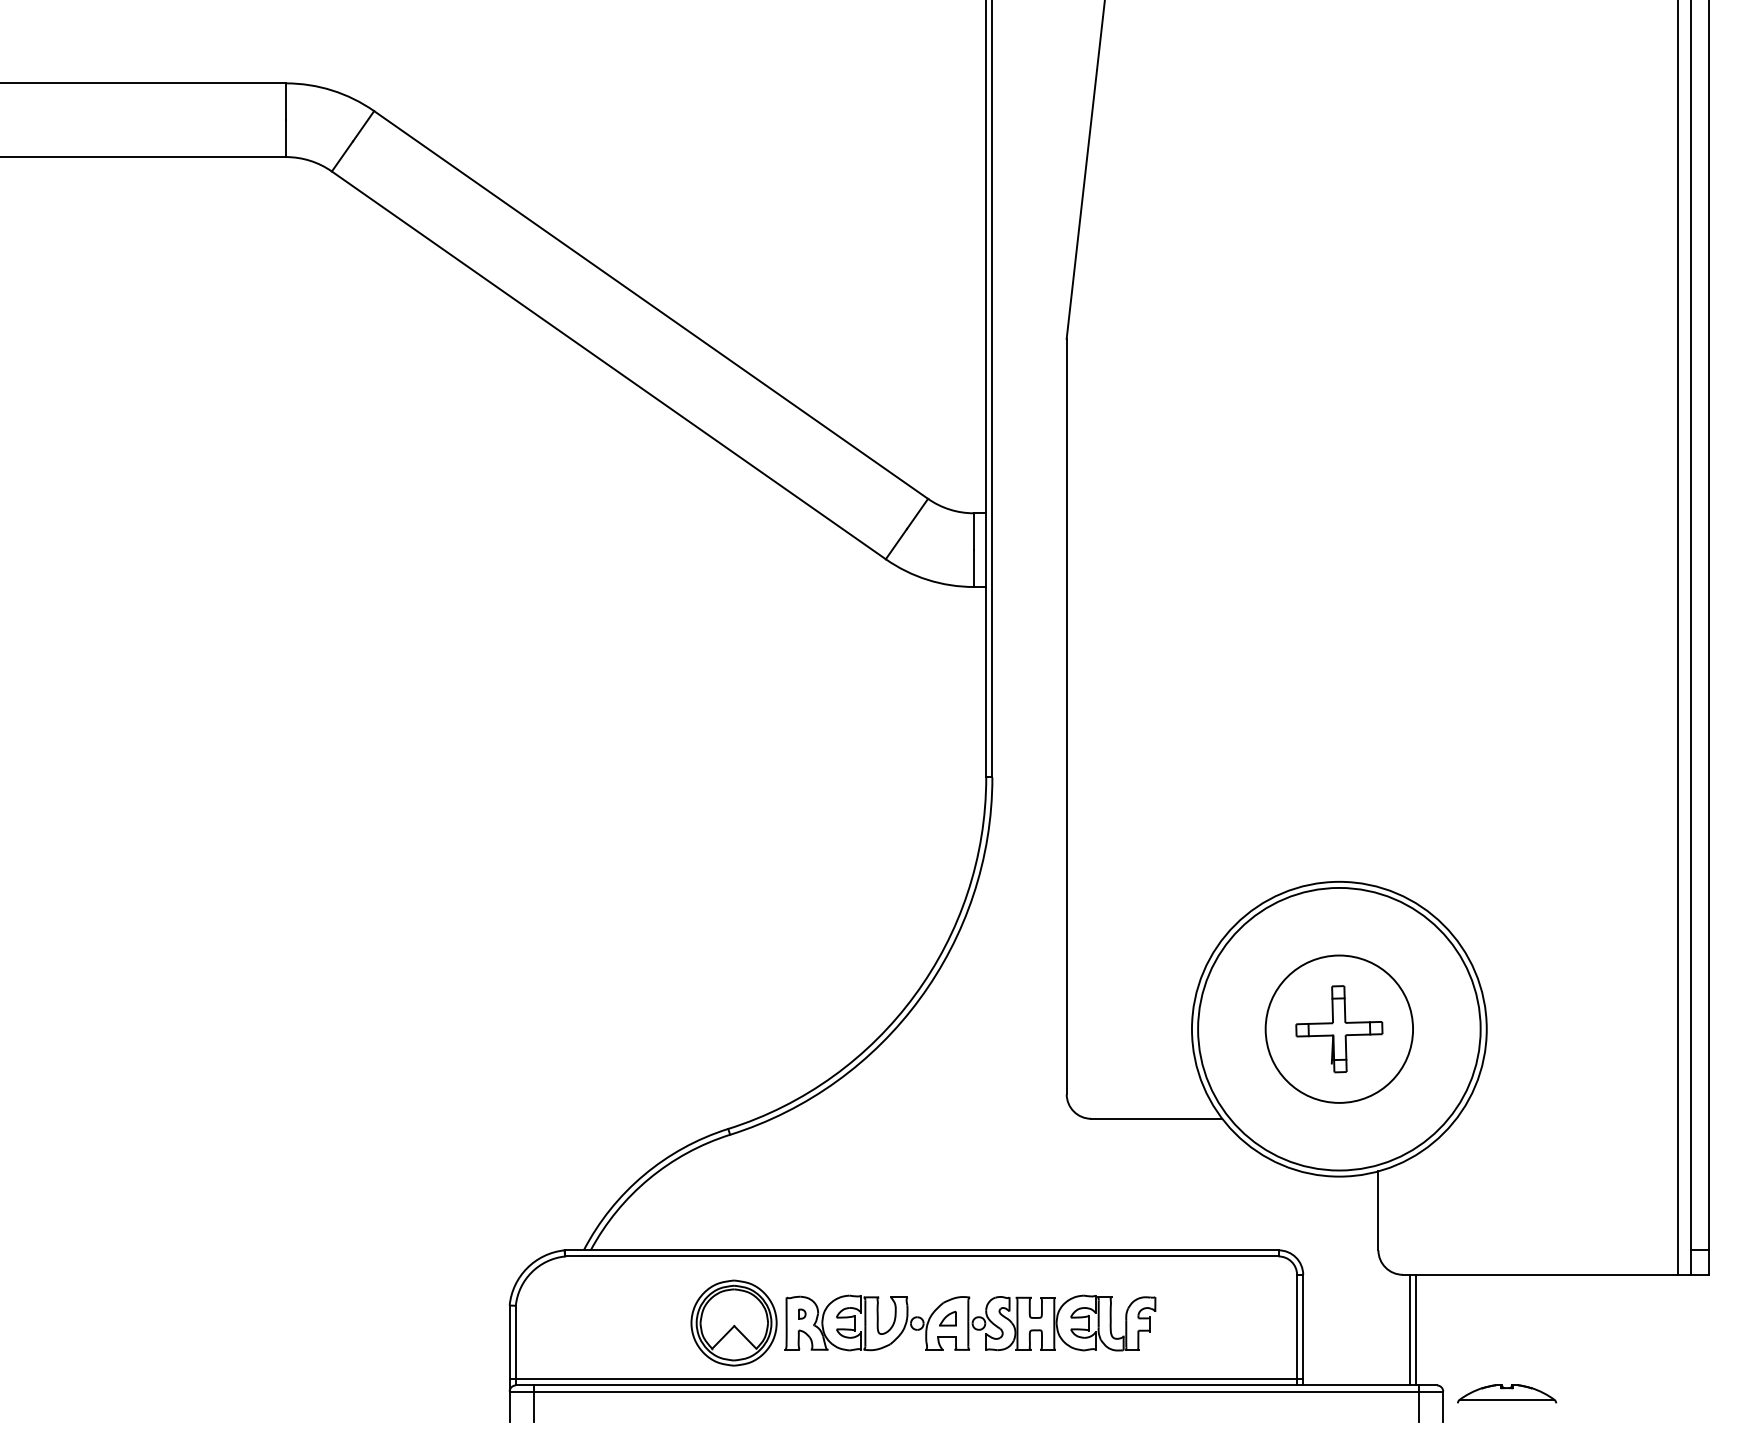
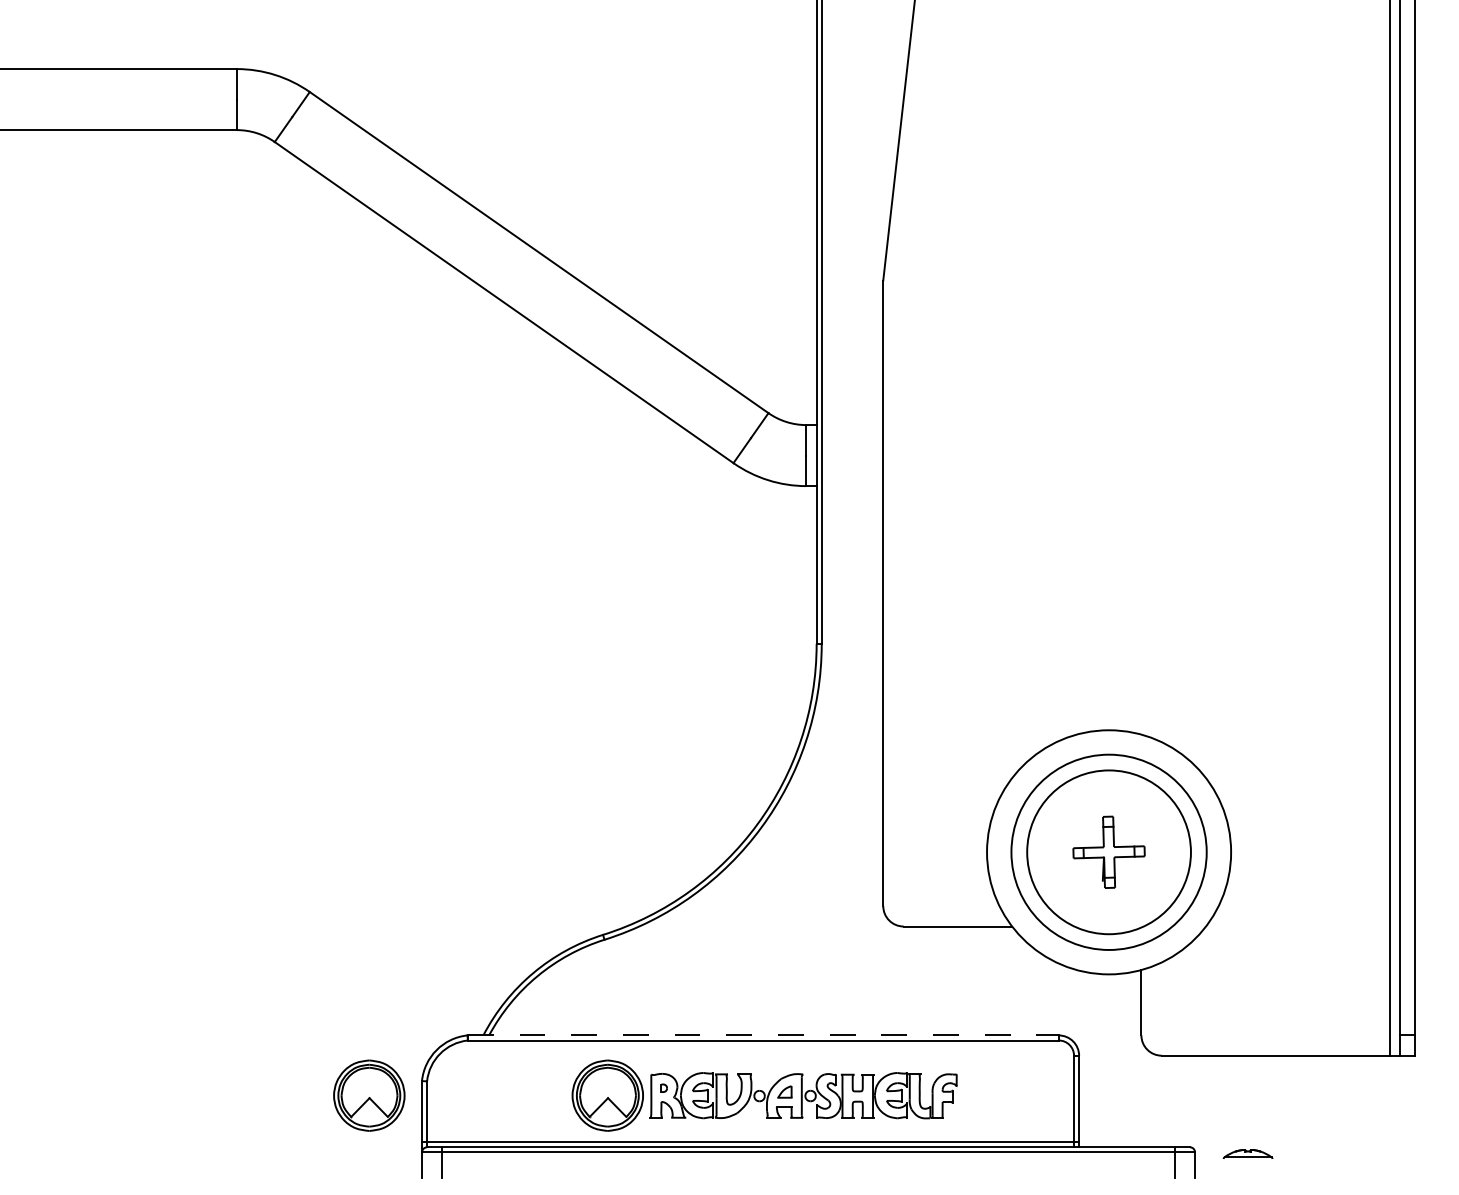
circle: (1339, 1028) -> (1109, 851), size x0.7
circle: (1339, 1028) -> (1109, 851), size x1.6
line: (921, 1250) -> (763, 1035), solid -> dashed
part: (445, 1322) -> (368, 1095), added
line: (1410, 1329) -> (1167, 1100), removed
line: (1416, 1329) -> (1172, 1100), removed
part: (1507, 1393) -> (1248, 1153), size x0.6

